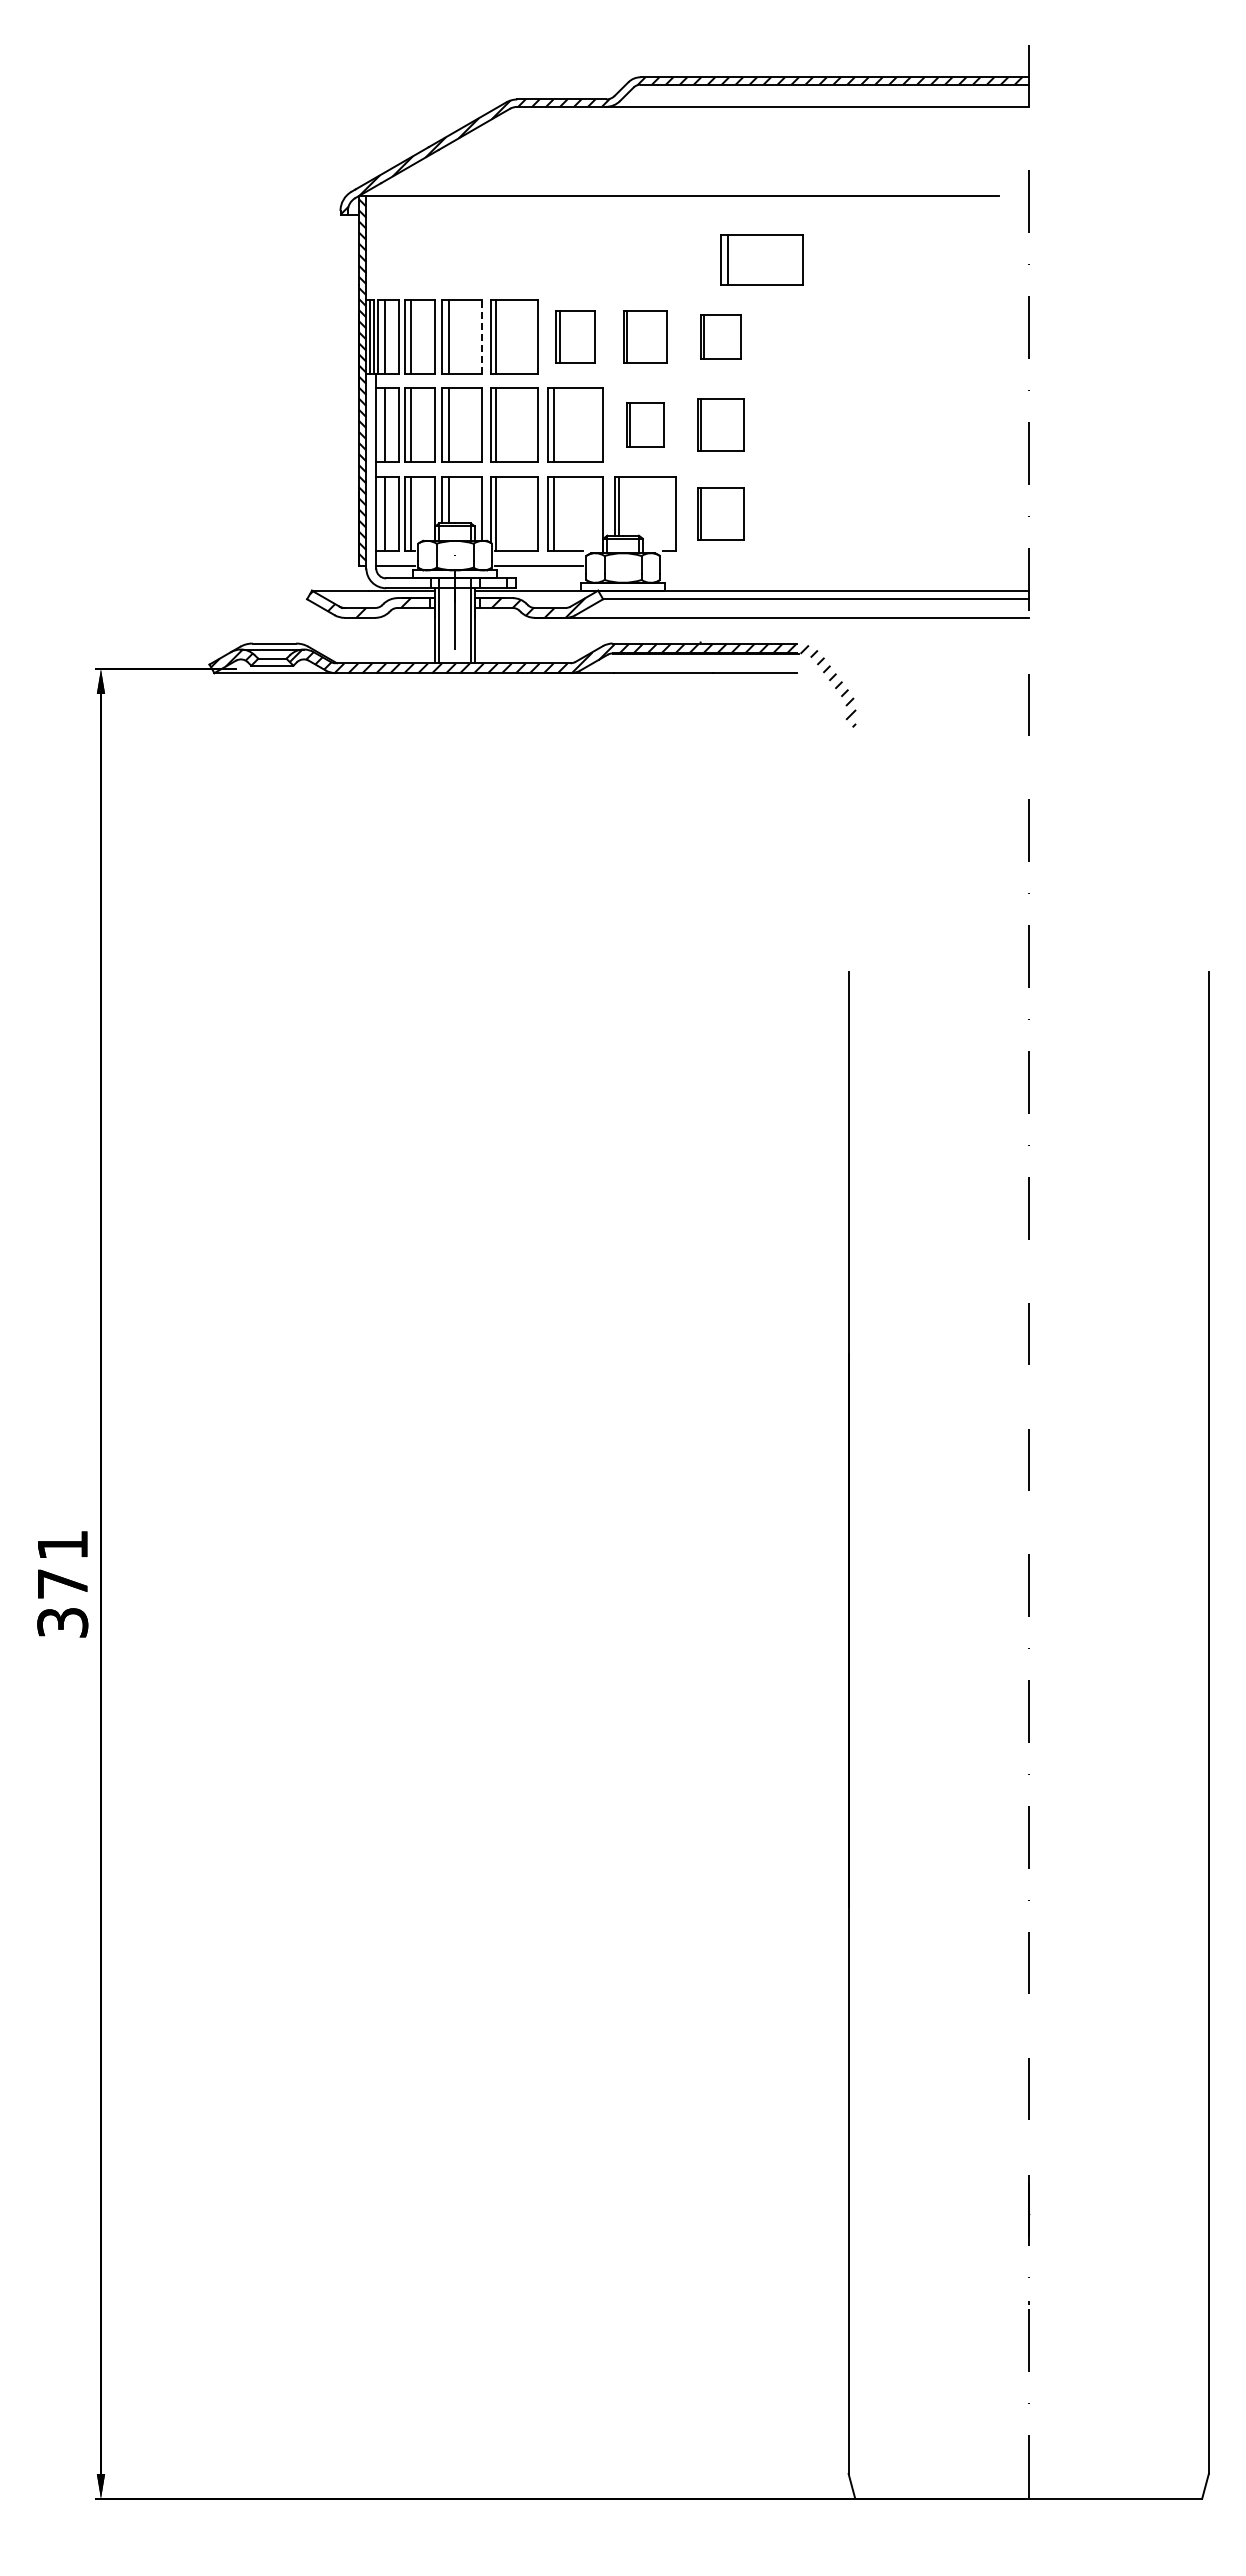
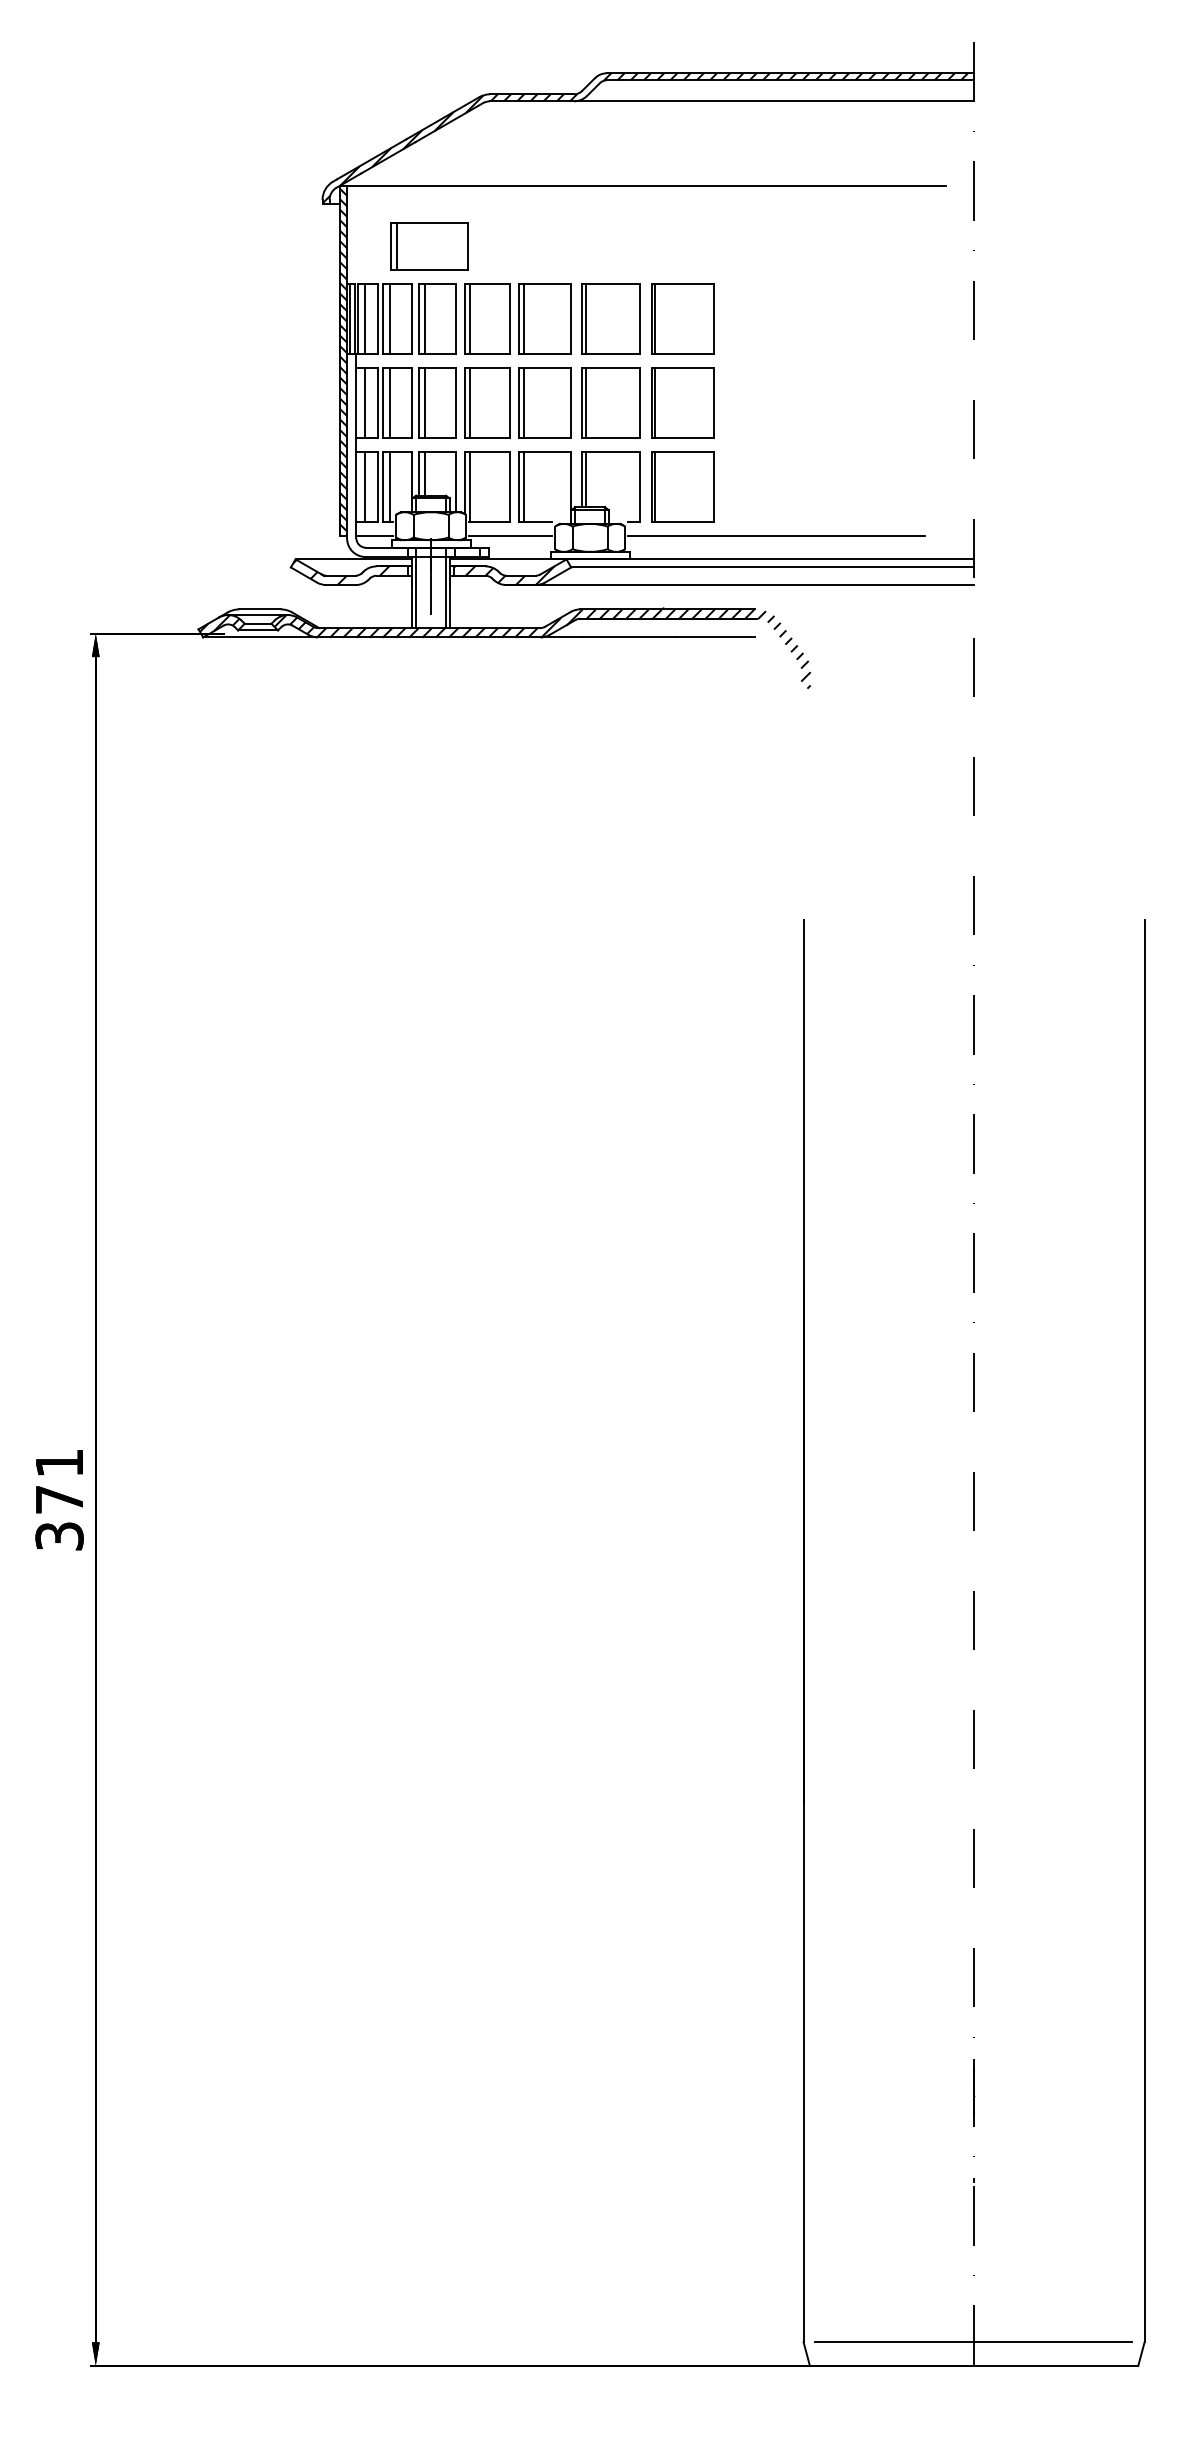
part: (761, 259) -> (428, 245), moved
line: (481, 336) -> (456, 318), dashed -> solid
part: (575, 336) -> (545, 318), size x1.43
part: (645, 336) -> (611, 318), size x1.43
part: (720, 336) -> (682, 318), size x1.67
part: (645, 424) -> (611, 402), size x1.67
part: (720, 424) -> (682, 402), size x1.43
part: (720, 513) -> (682, 486), size x1.43
line: (819, 566) -> (776, 536), added
line: (1027, 2474) -> (972, 2342), added

